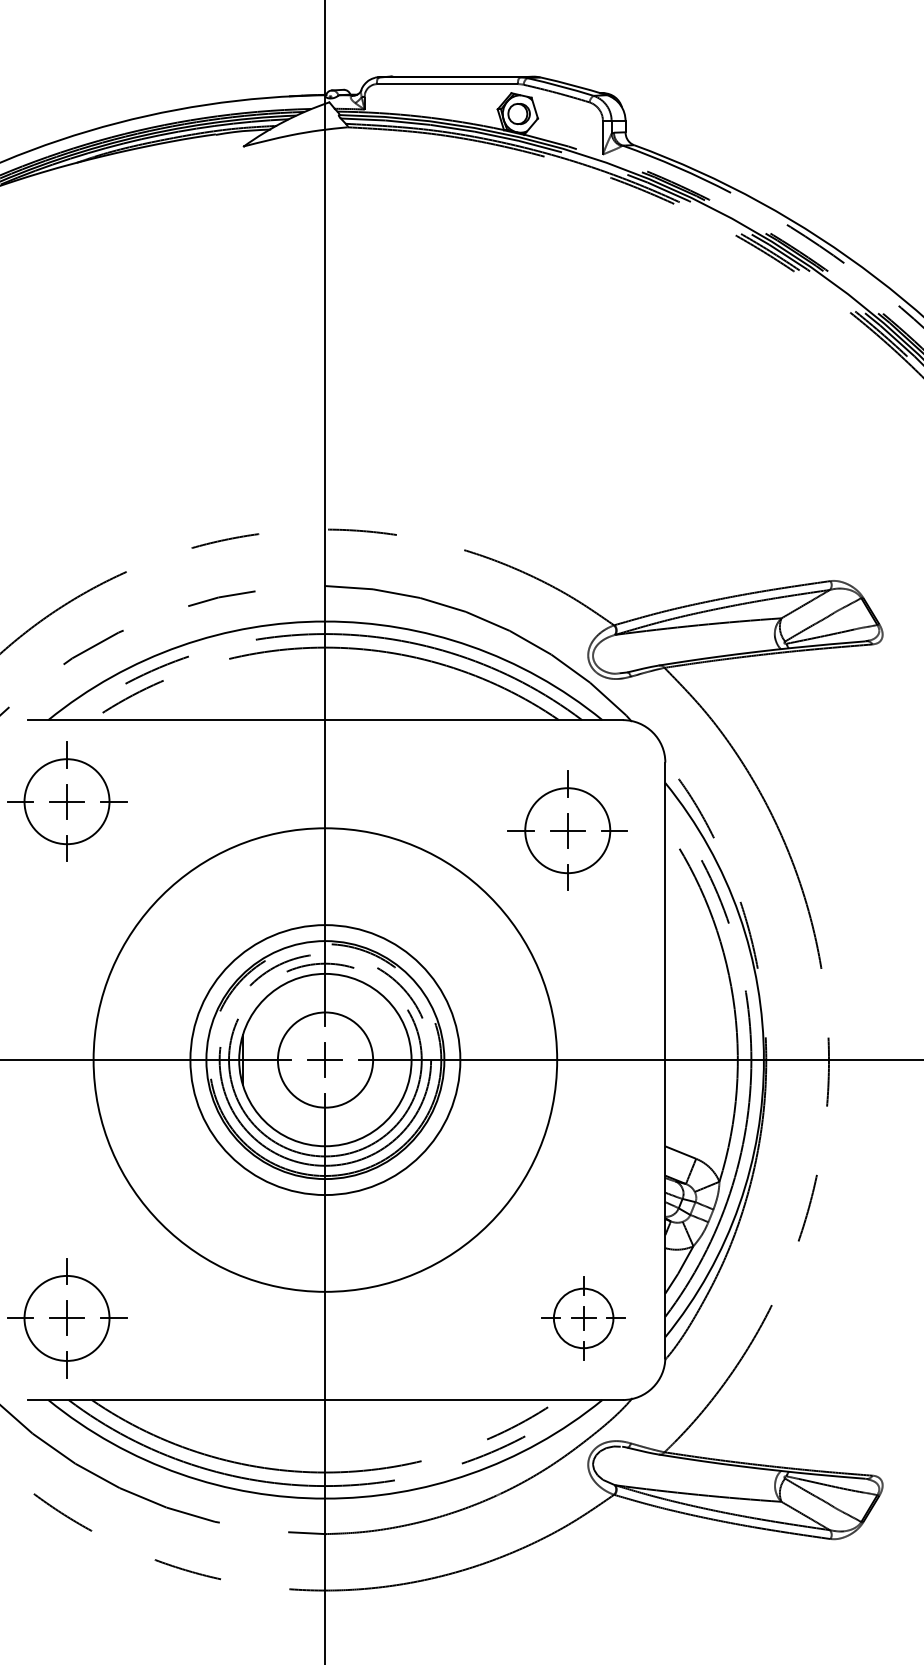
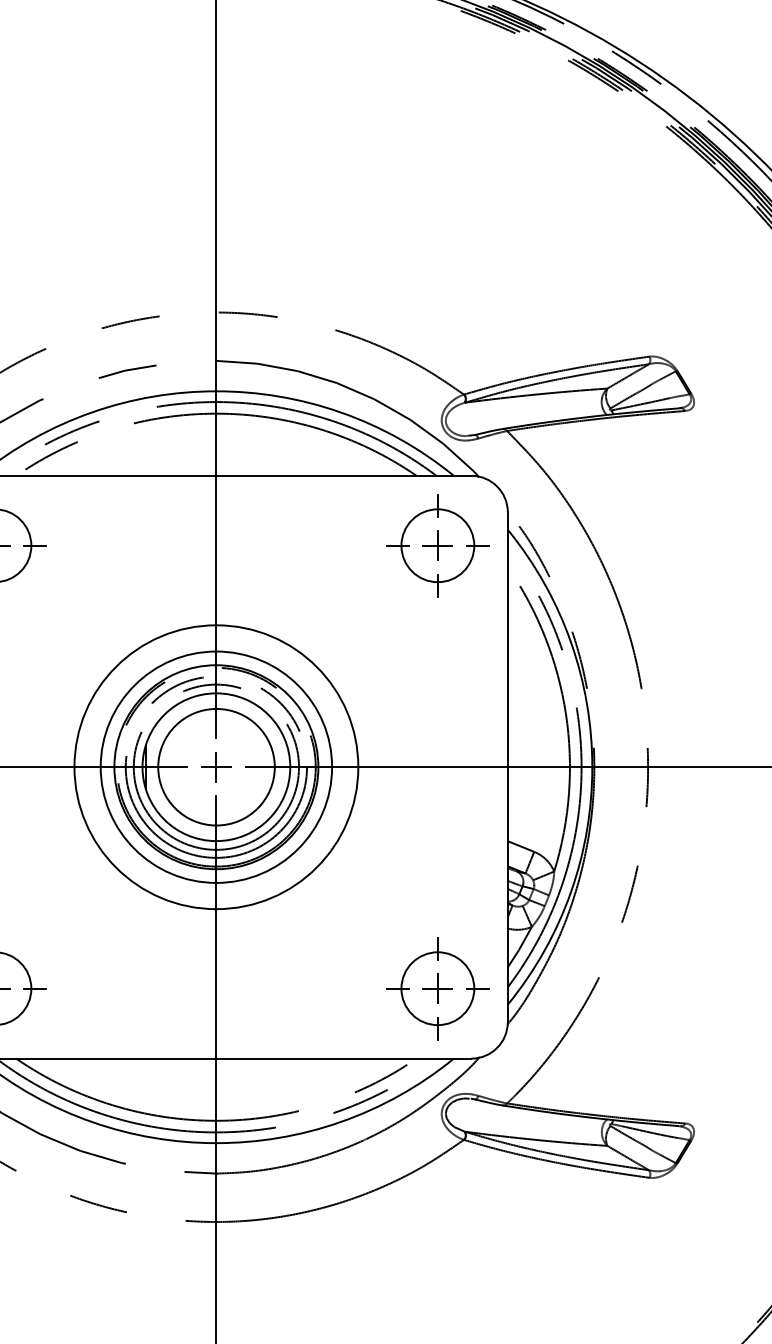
part: (567, 830) -> (437, 545), moved
circle: (324, 1059) -> (215, 766), size x0.71
circle: (325, 1060) -> (216, 767), size x1.43
part: (583, 1318) -> (437, 988), size x1.43

